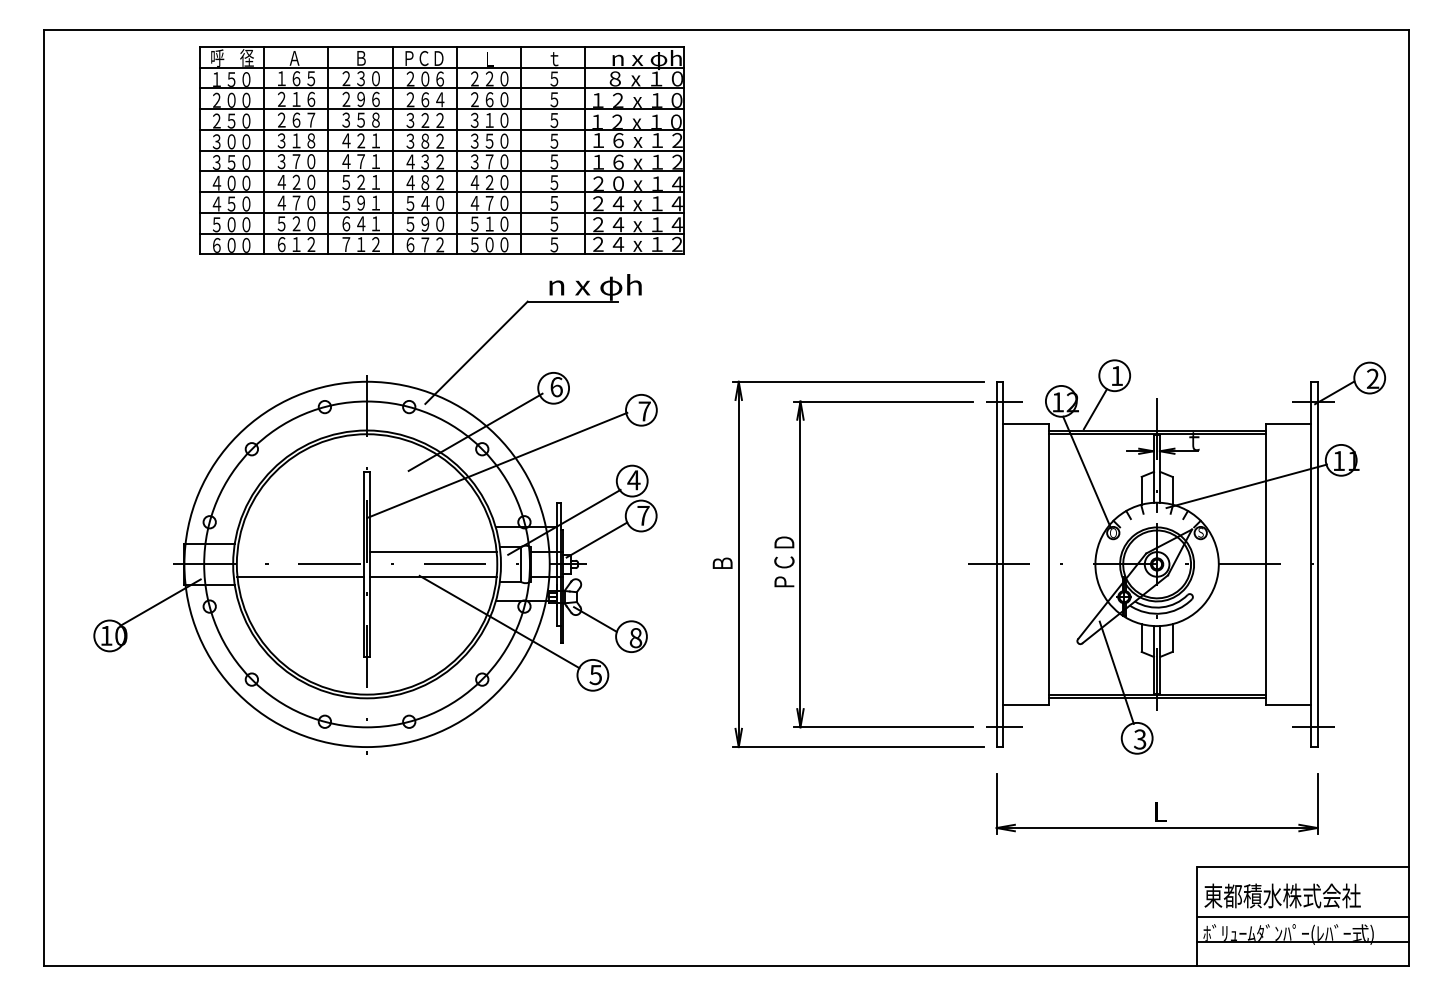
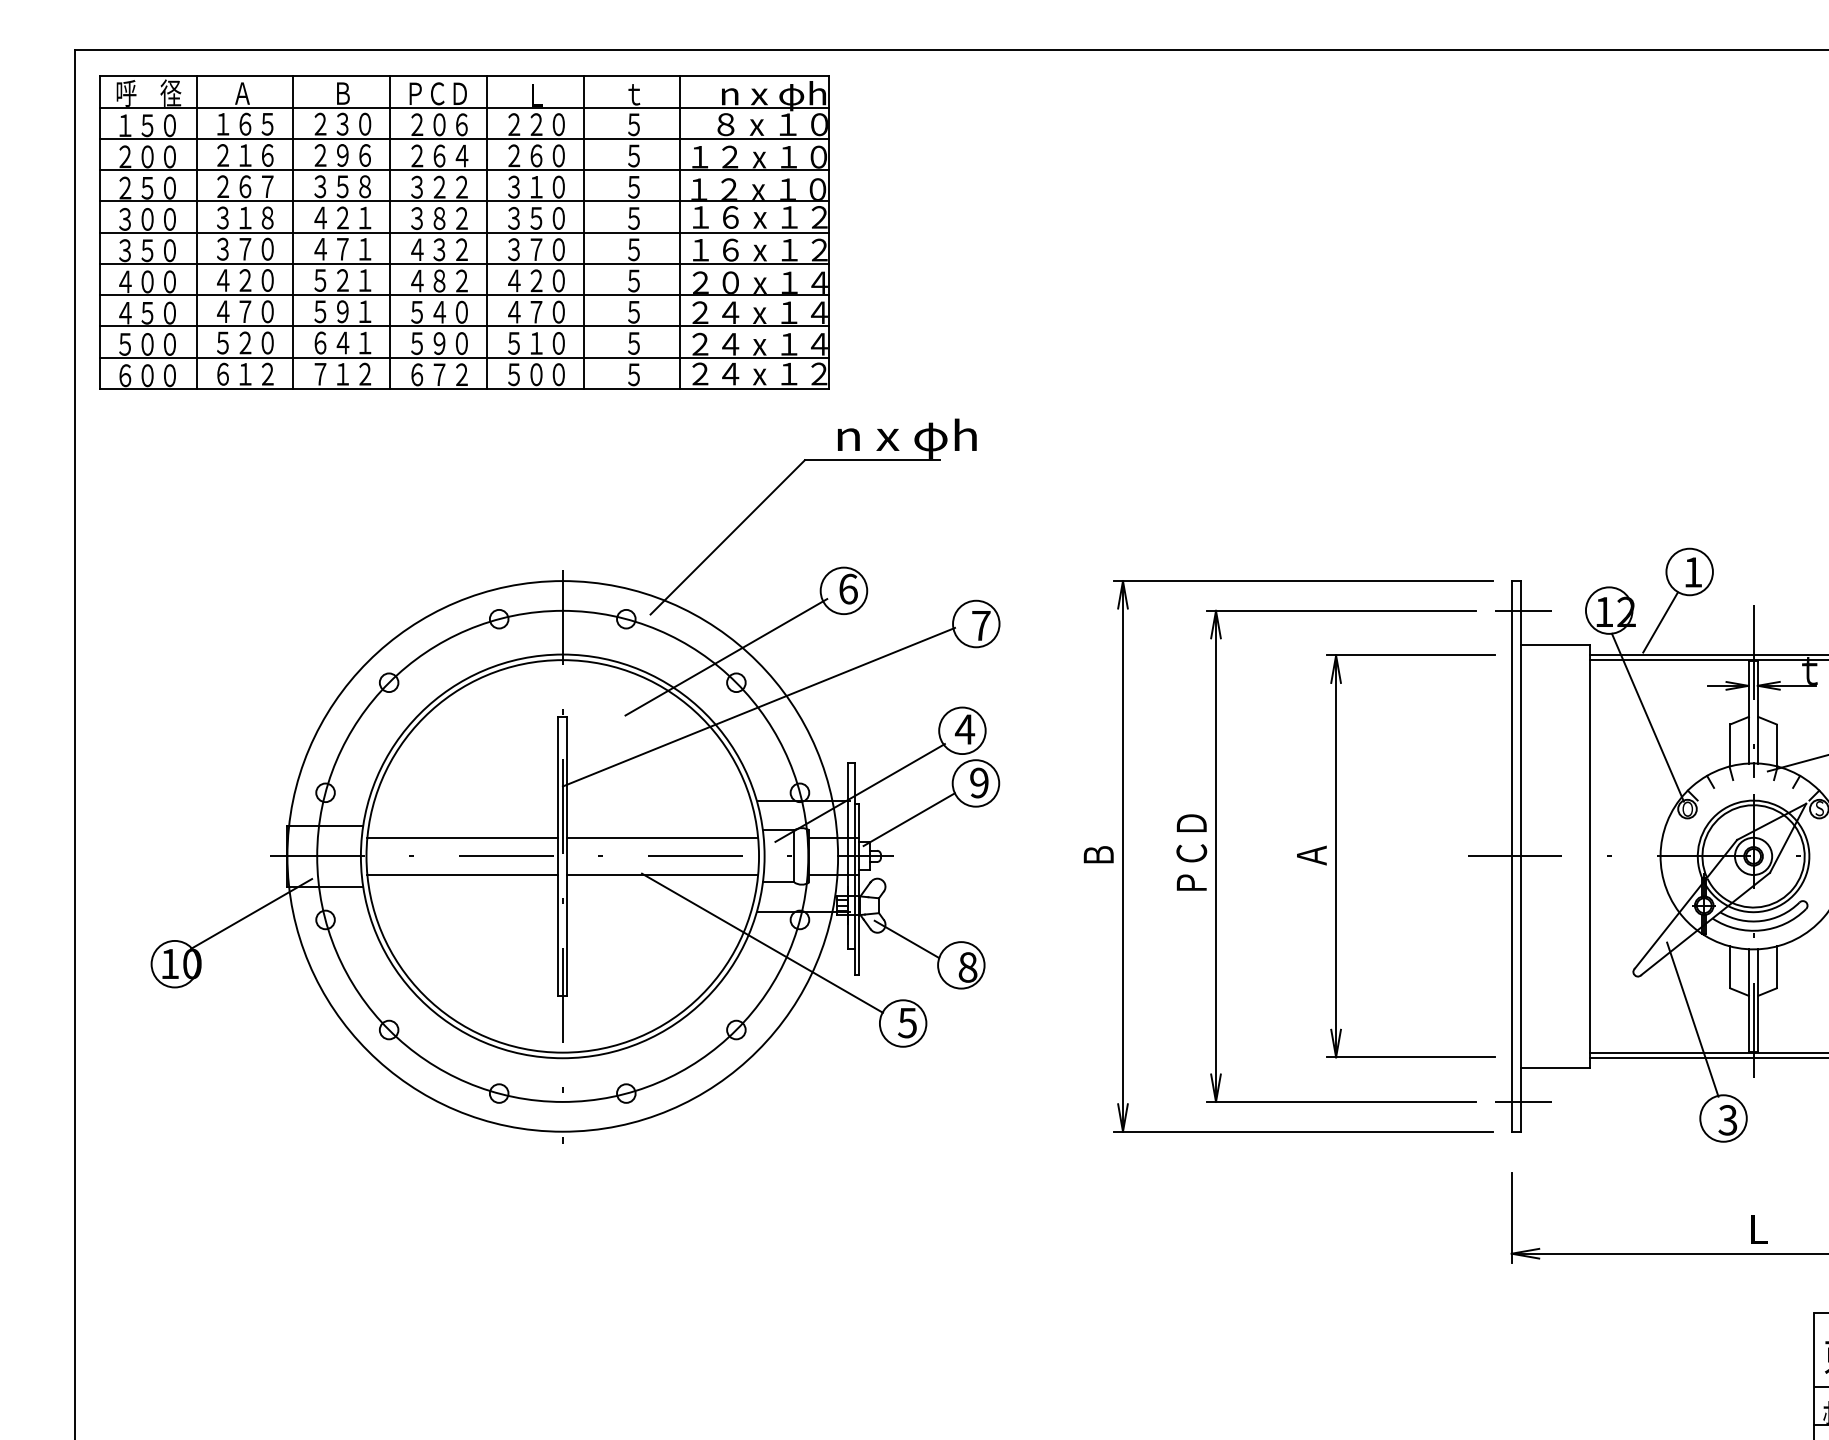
part: (441, 150) -> (463, 232), moved
text: (643, 515) -> (979, 782), 7 -> 9
line: (300, 552) -> (462, 838), added
part: (880, 564) -> (1336, 856), added

